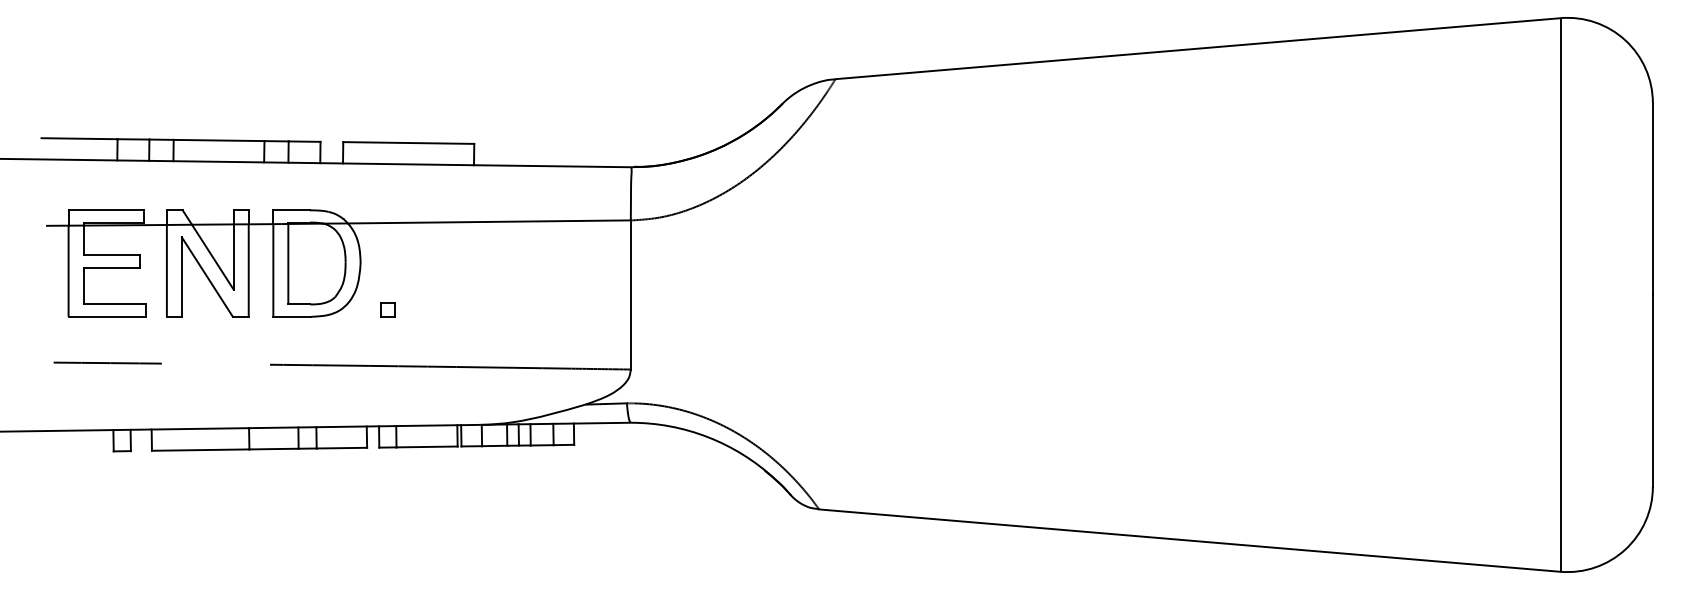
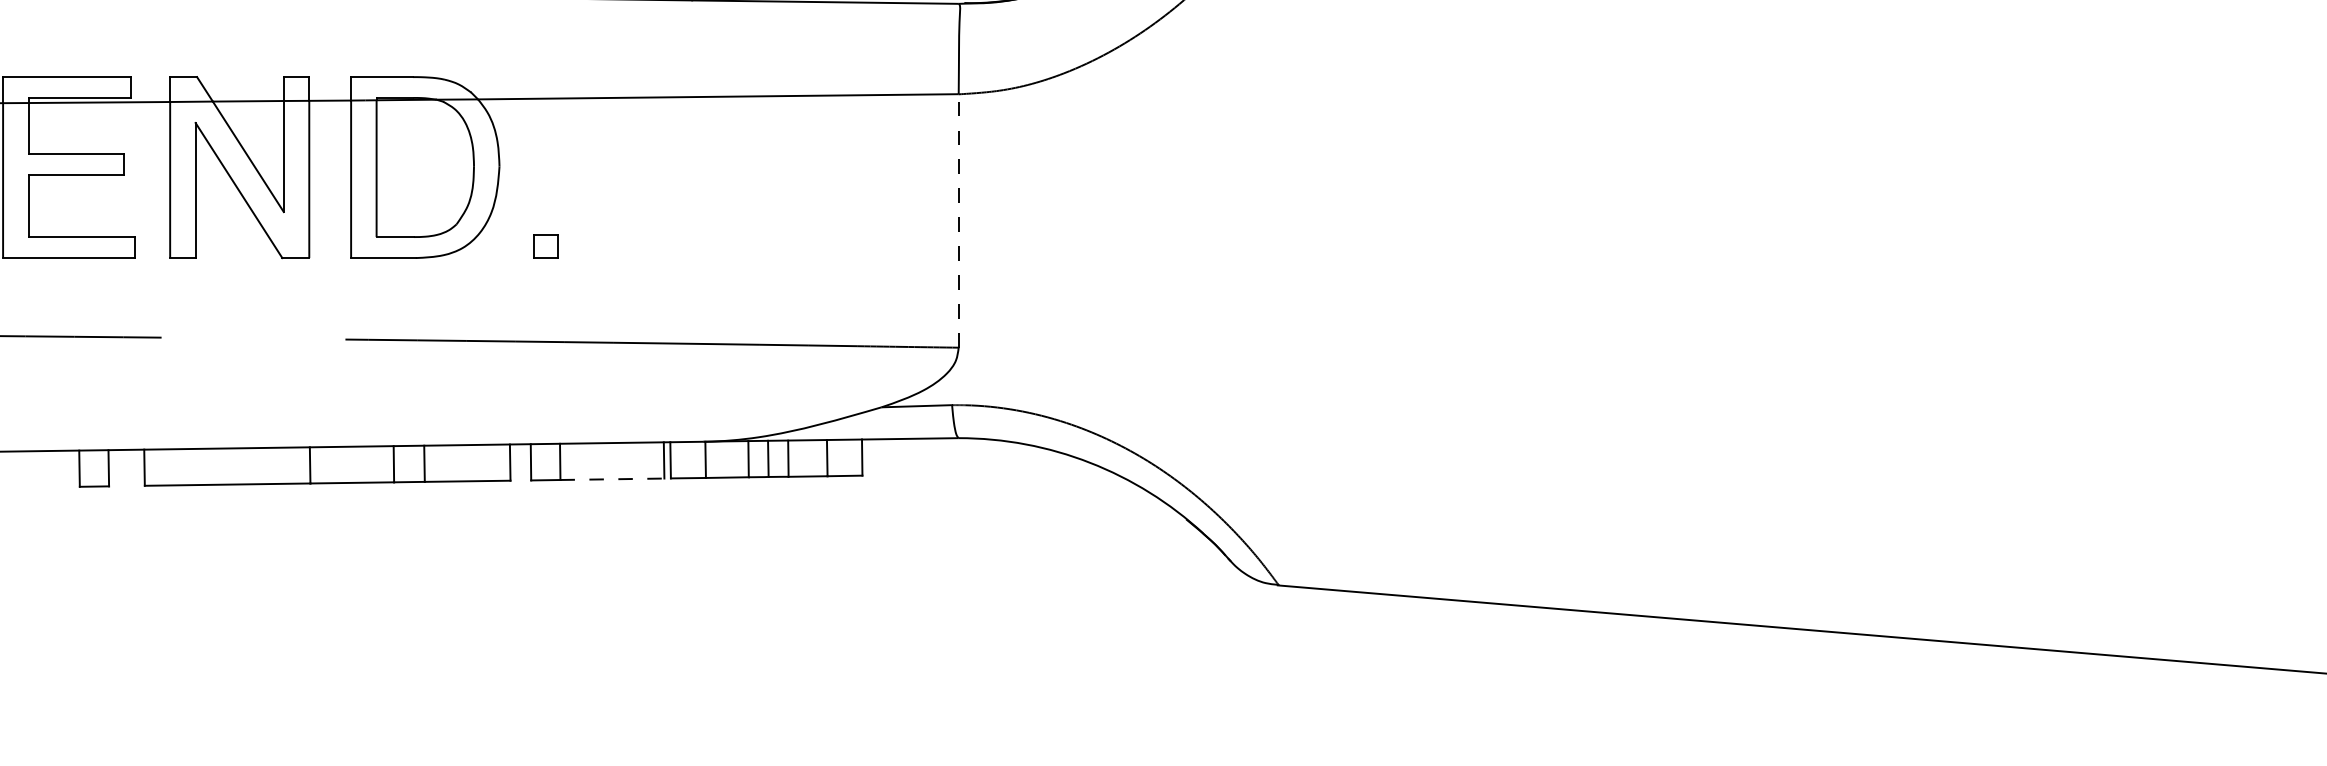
line: (630, 295) -> (958, 221), solid -> dashed
line: (427, 446) -> (613, 478), solid -> dashed

